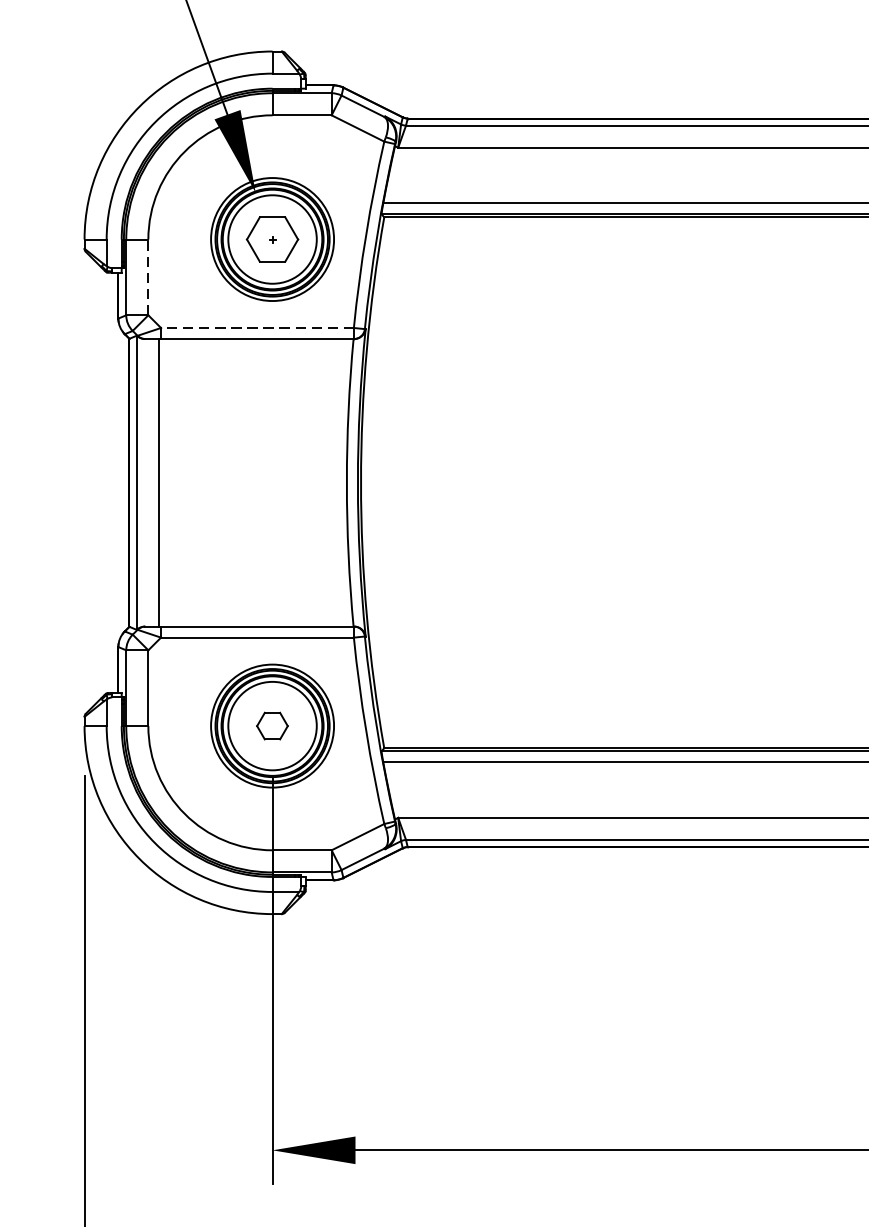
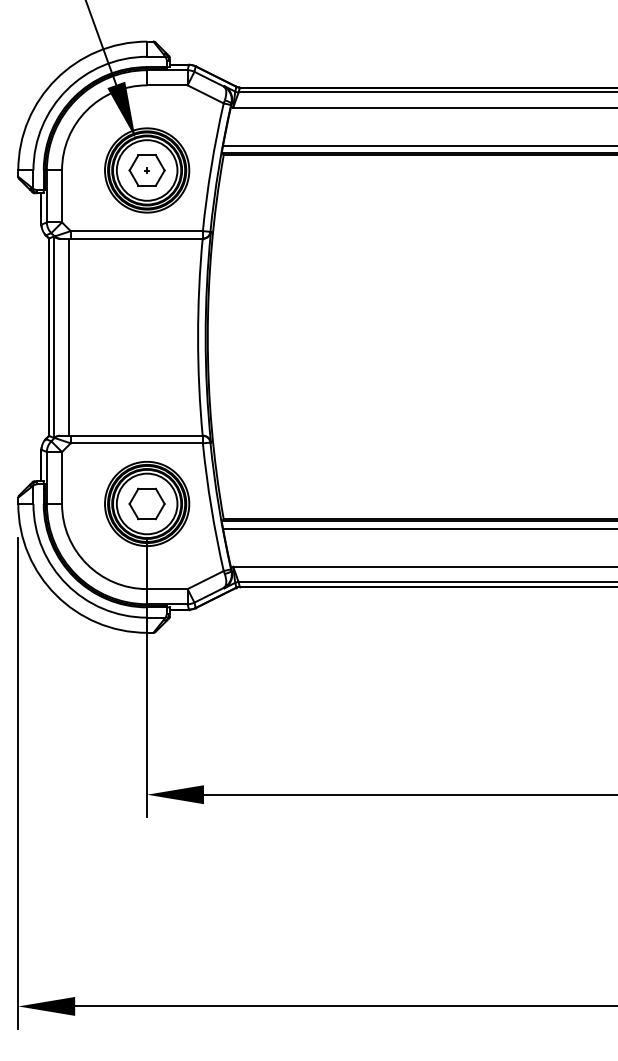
line: (149, 277) -> (62, 196), dashed -> solid
line: (257, 328) -> (136, 231), dashed -> solid
part: (271, 725) -> (146, 503), size x1.67

